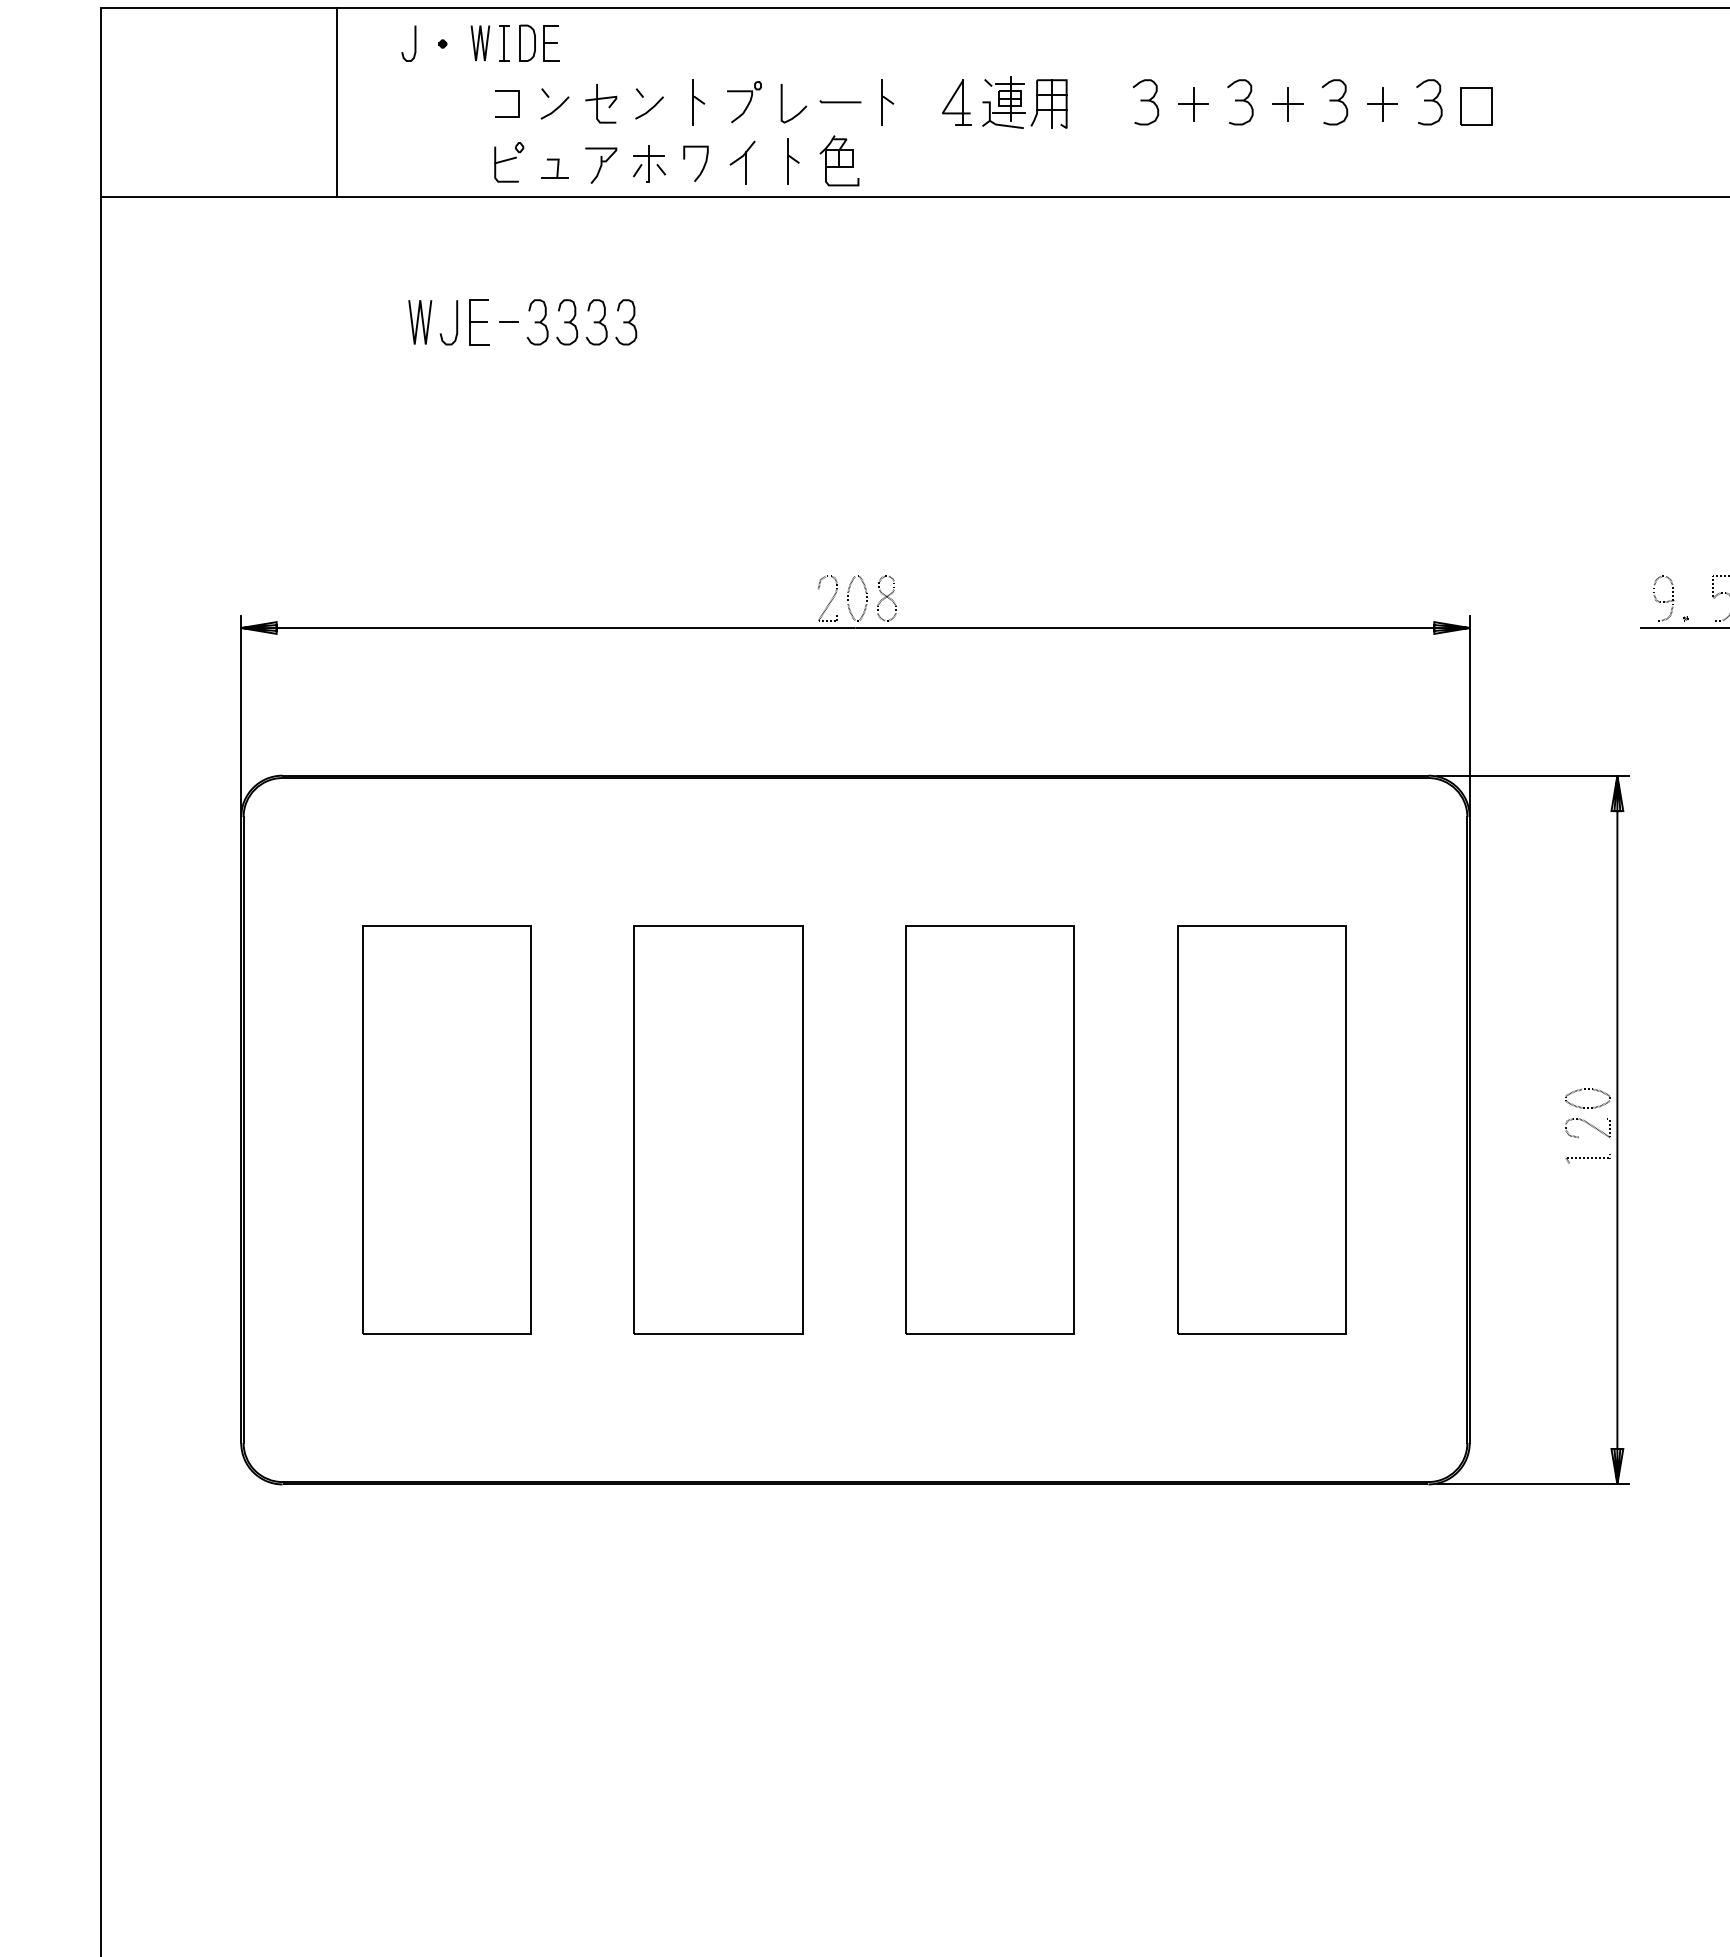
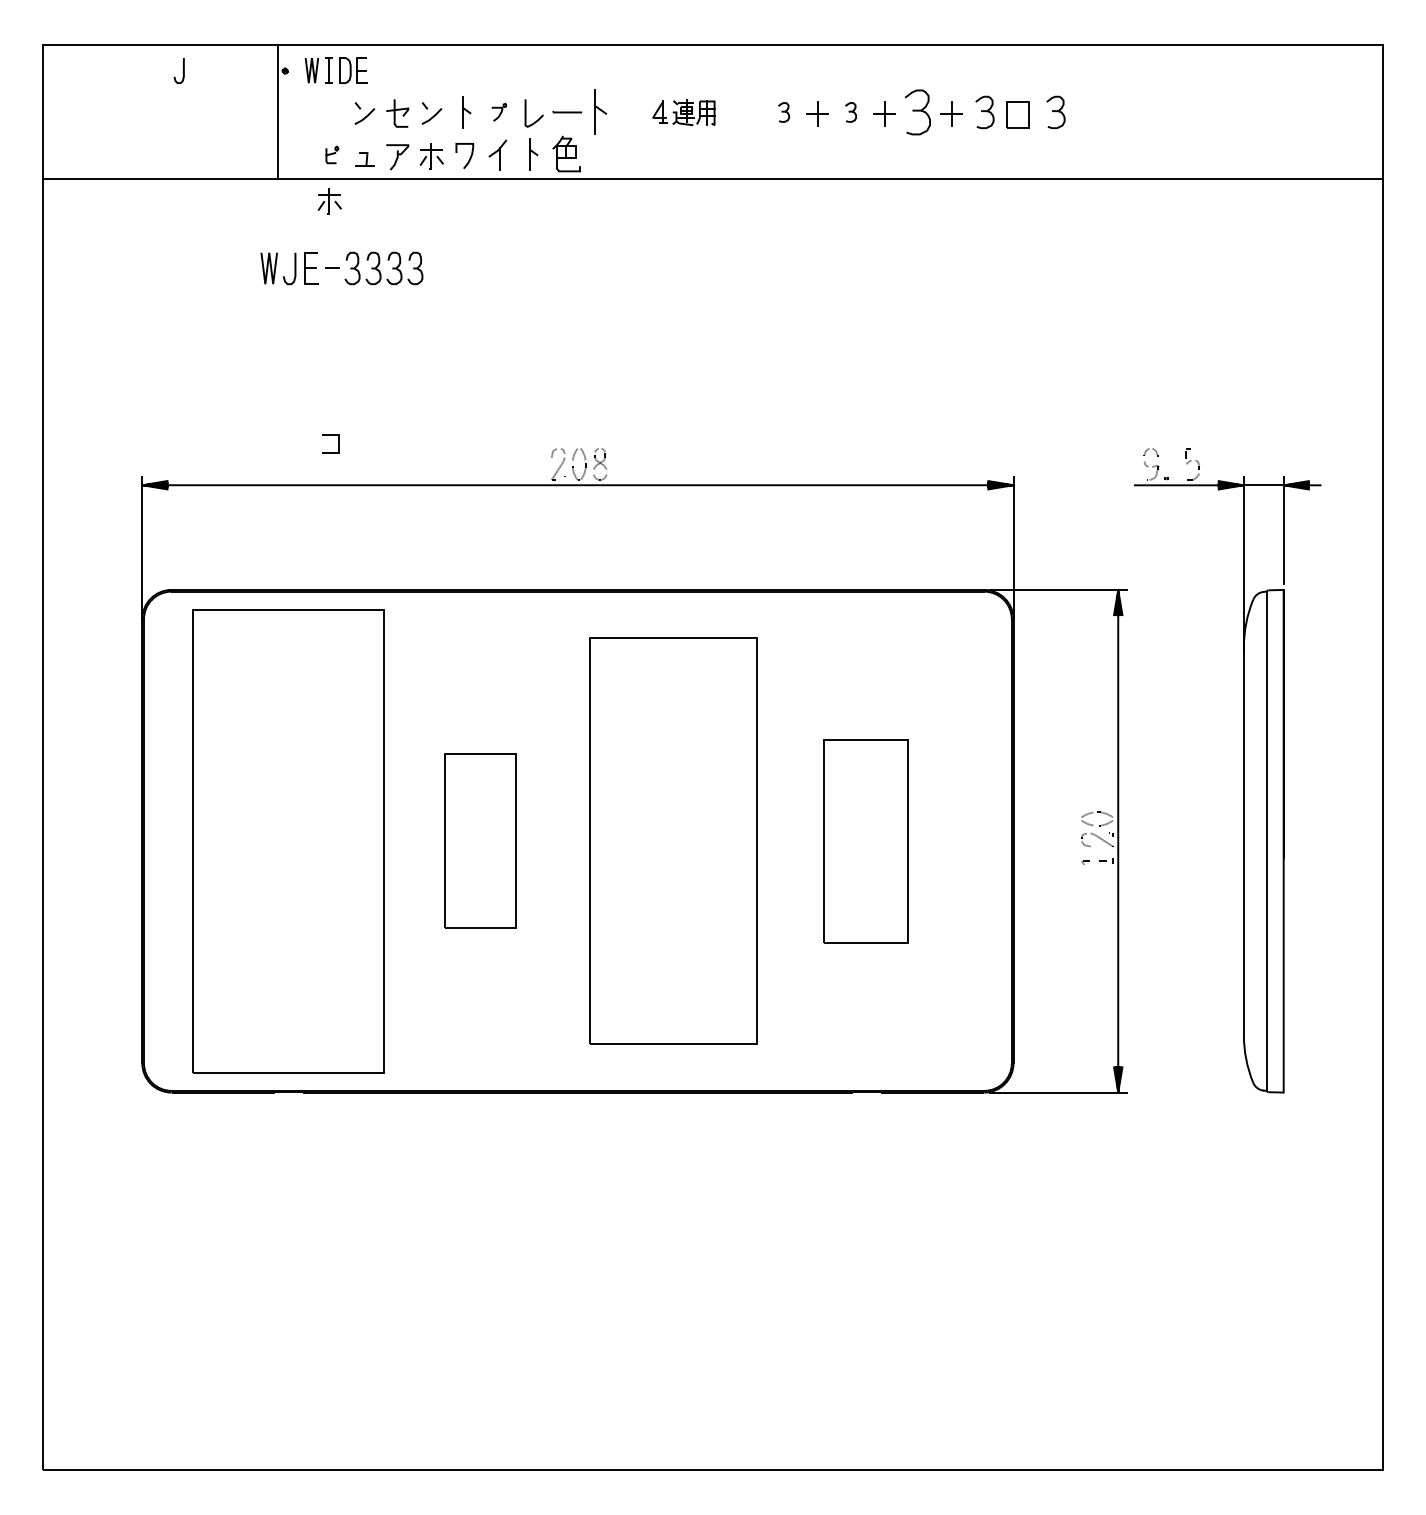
curve: (414, 43) -> (183, 70), moved
line: (506, 92) -> (330, 435), moved
line: (337, 102) -> (278, 112), moved
part: (743, 102) -> (498, 112), size x0.6
part: (887, 102) -> (600, 112), size x1.4
part: (1004, 102) -> (683, 112), size x0.7
part: (1145, 102) -> (783, 112), size x0.6
part: (1239, 102) -> (850, 112), size x0.6
part: (1334, 102) -> (917, 112), size x1.4
part: (1528, 102) -> (1055, 112), added
part: (509, 161) -> (332, 154), size x0.6
part: (505, 227) -> (329, 201), added
part: (445, 1128) -> (287, 840), size x1.6
part: (718, 1128) -> (480, 840), size x0.6
part: (990, 1128) -> (673, 840), size x1.4
part: (1261, 1128) -> (865, 840), size x0.7

